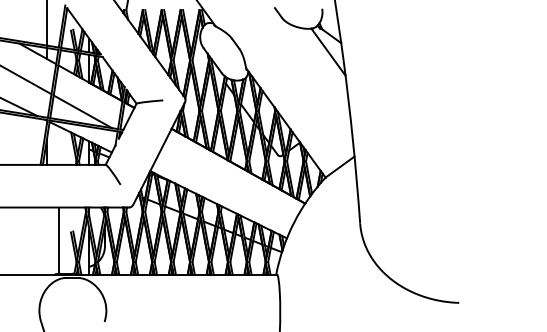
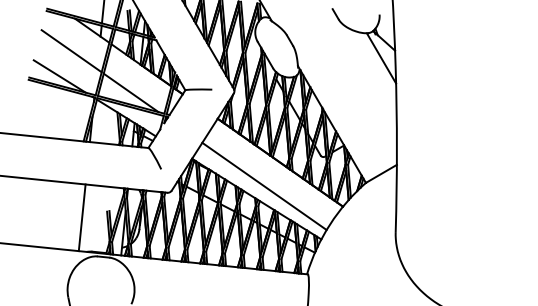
line: (224, 191) -> (263, 186), added
line: (58, 240) -> (81, 217), moved

